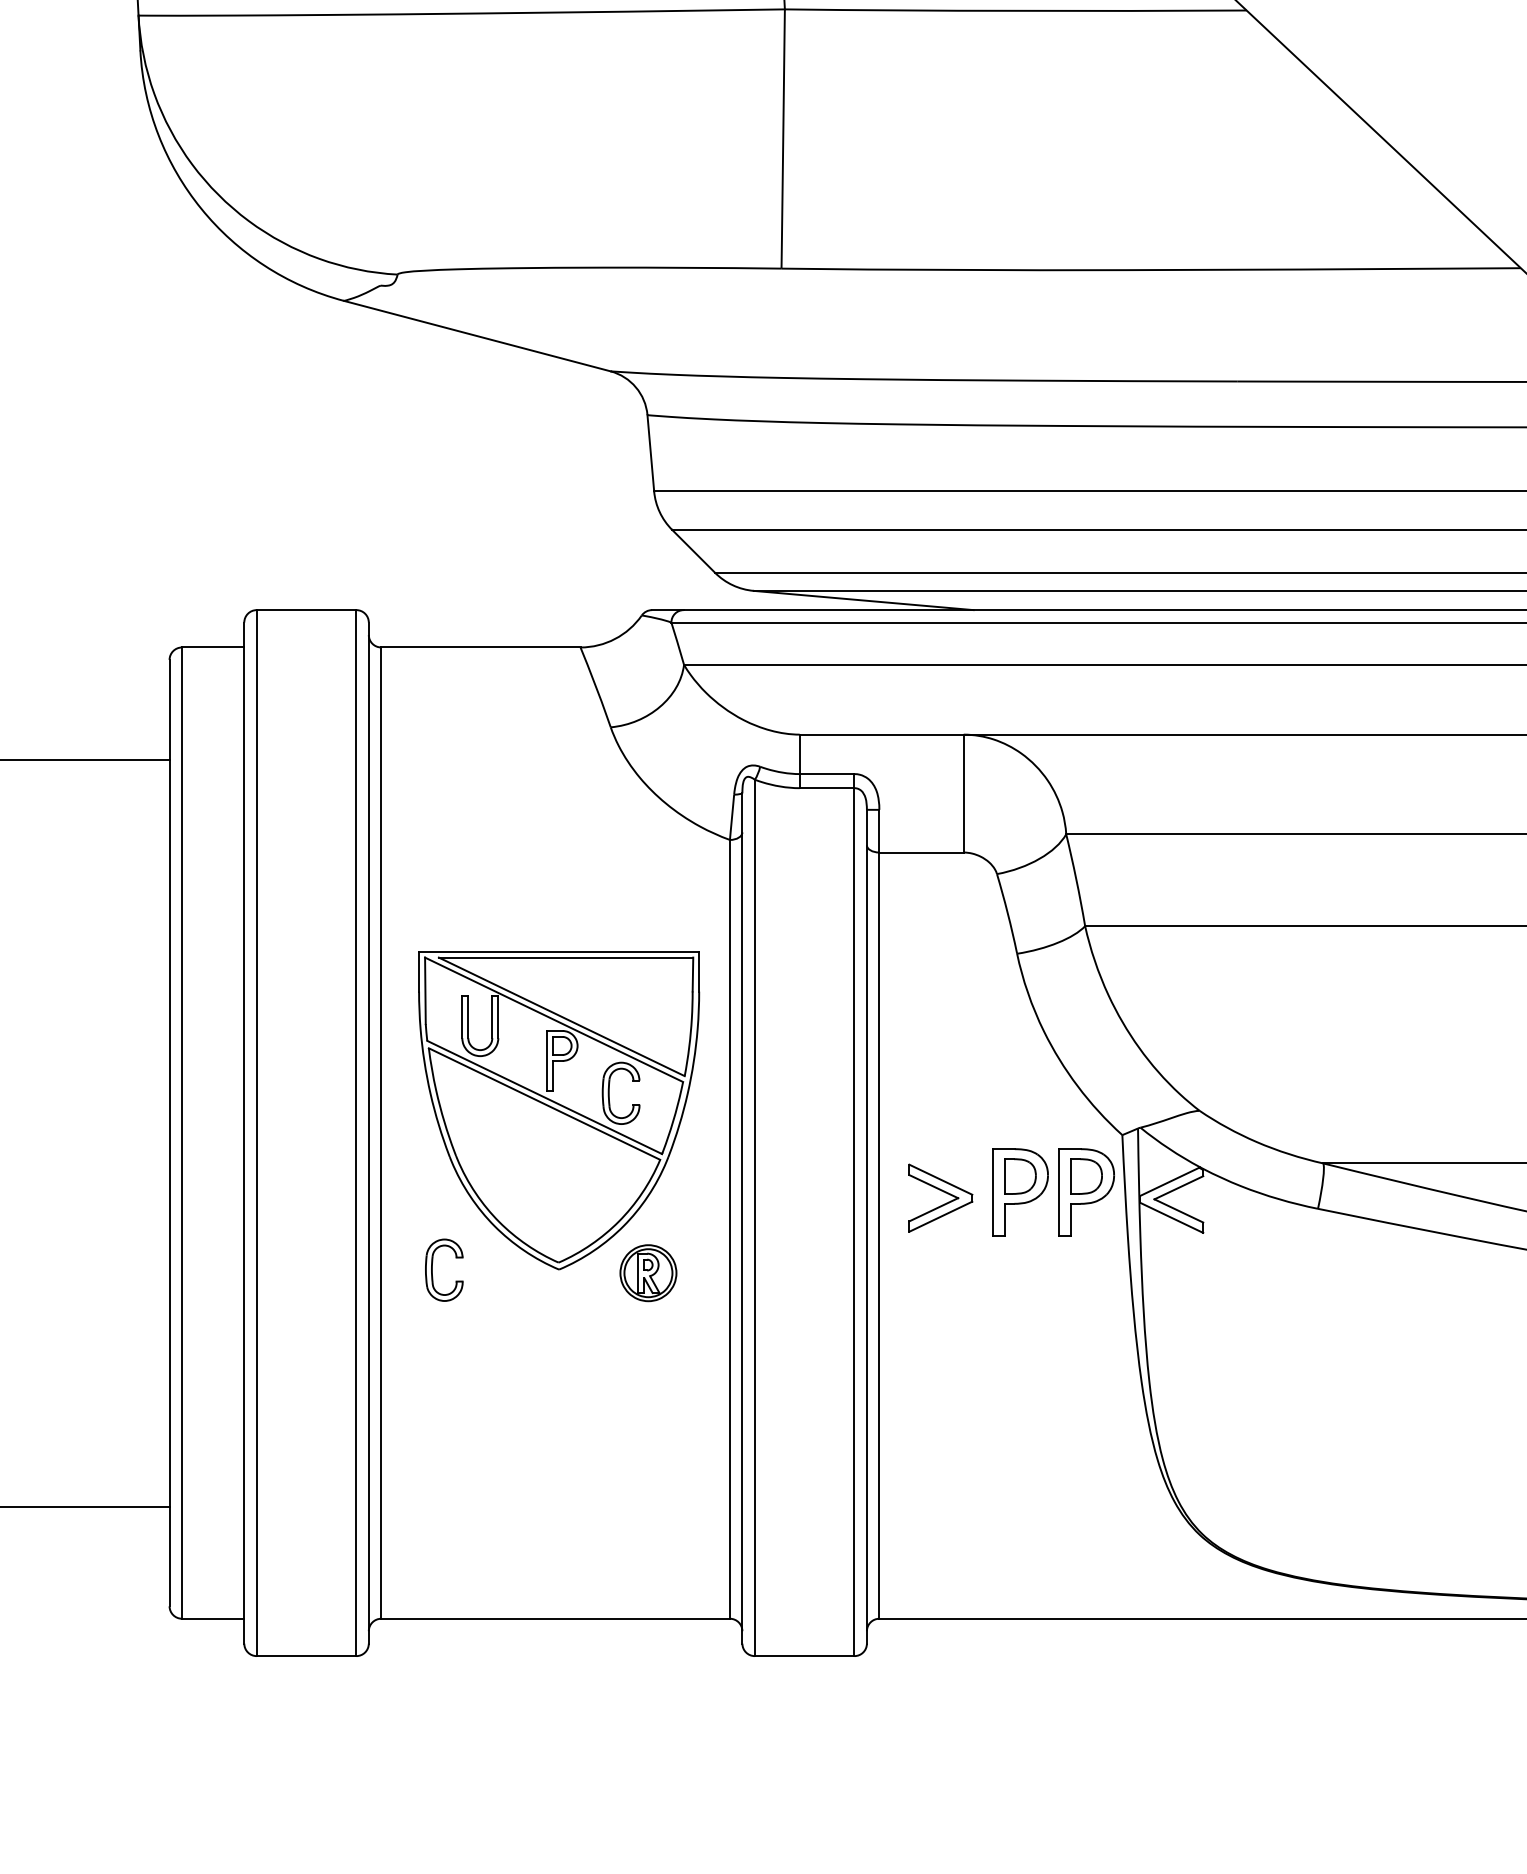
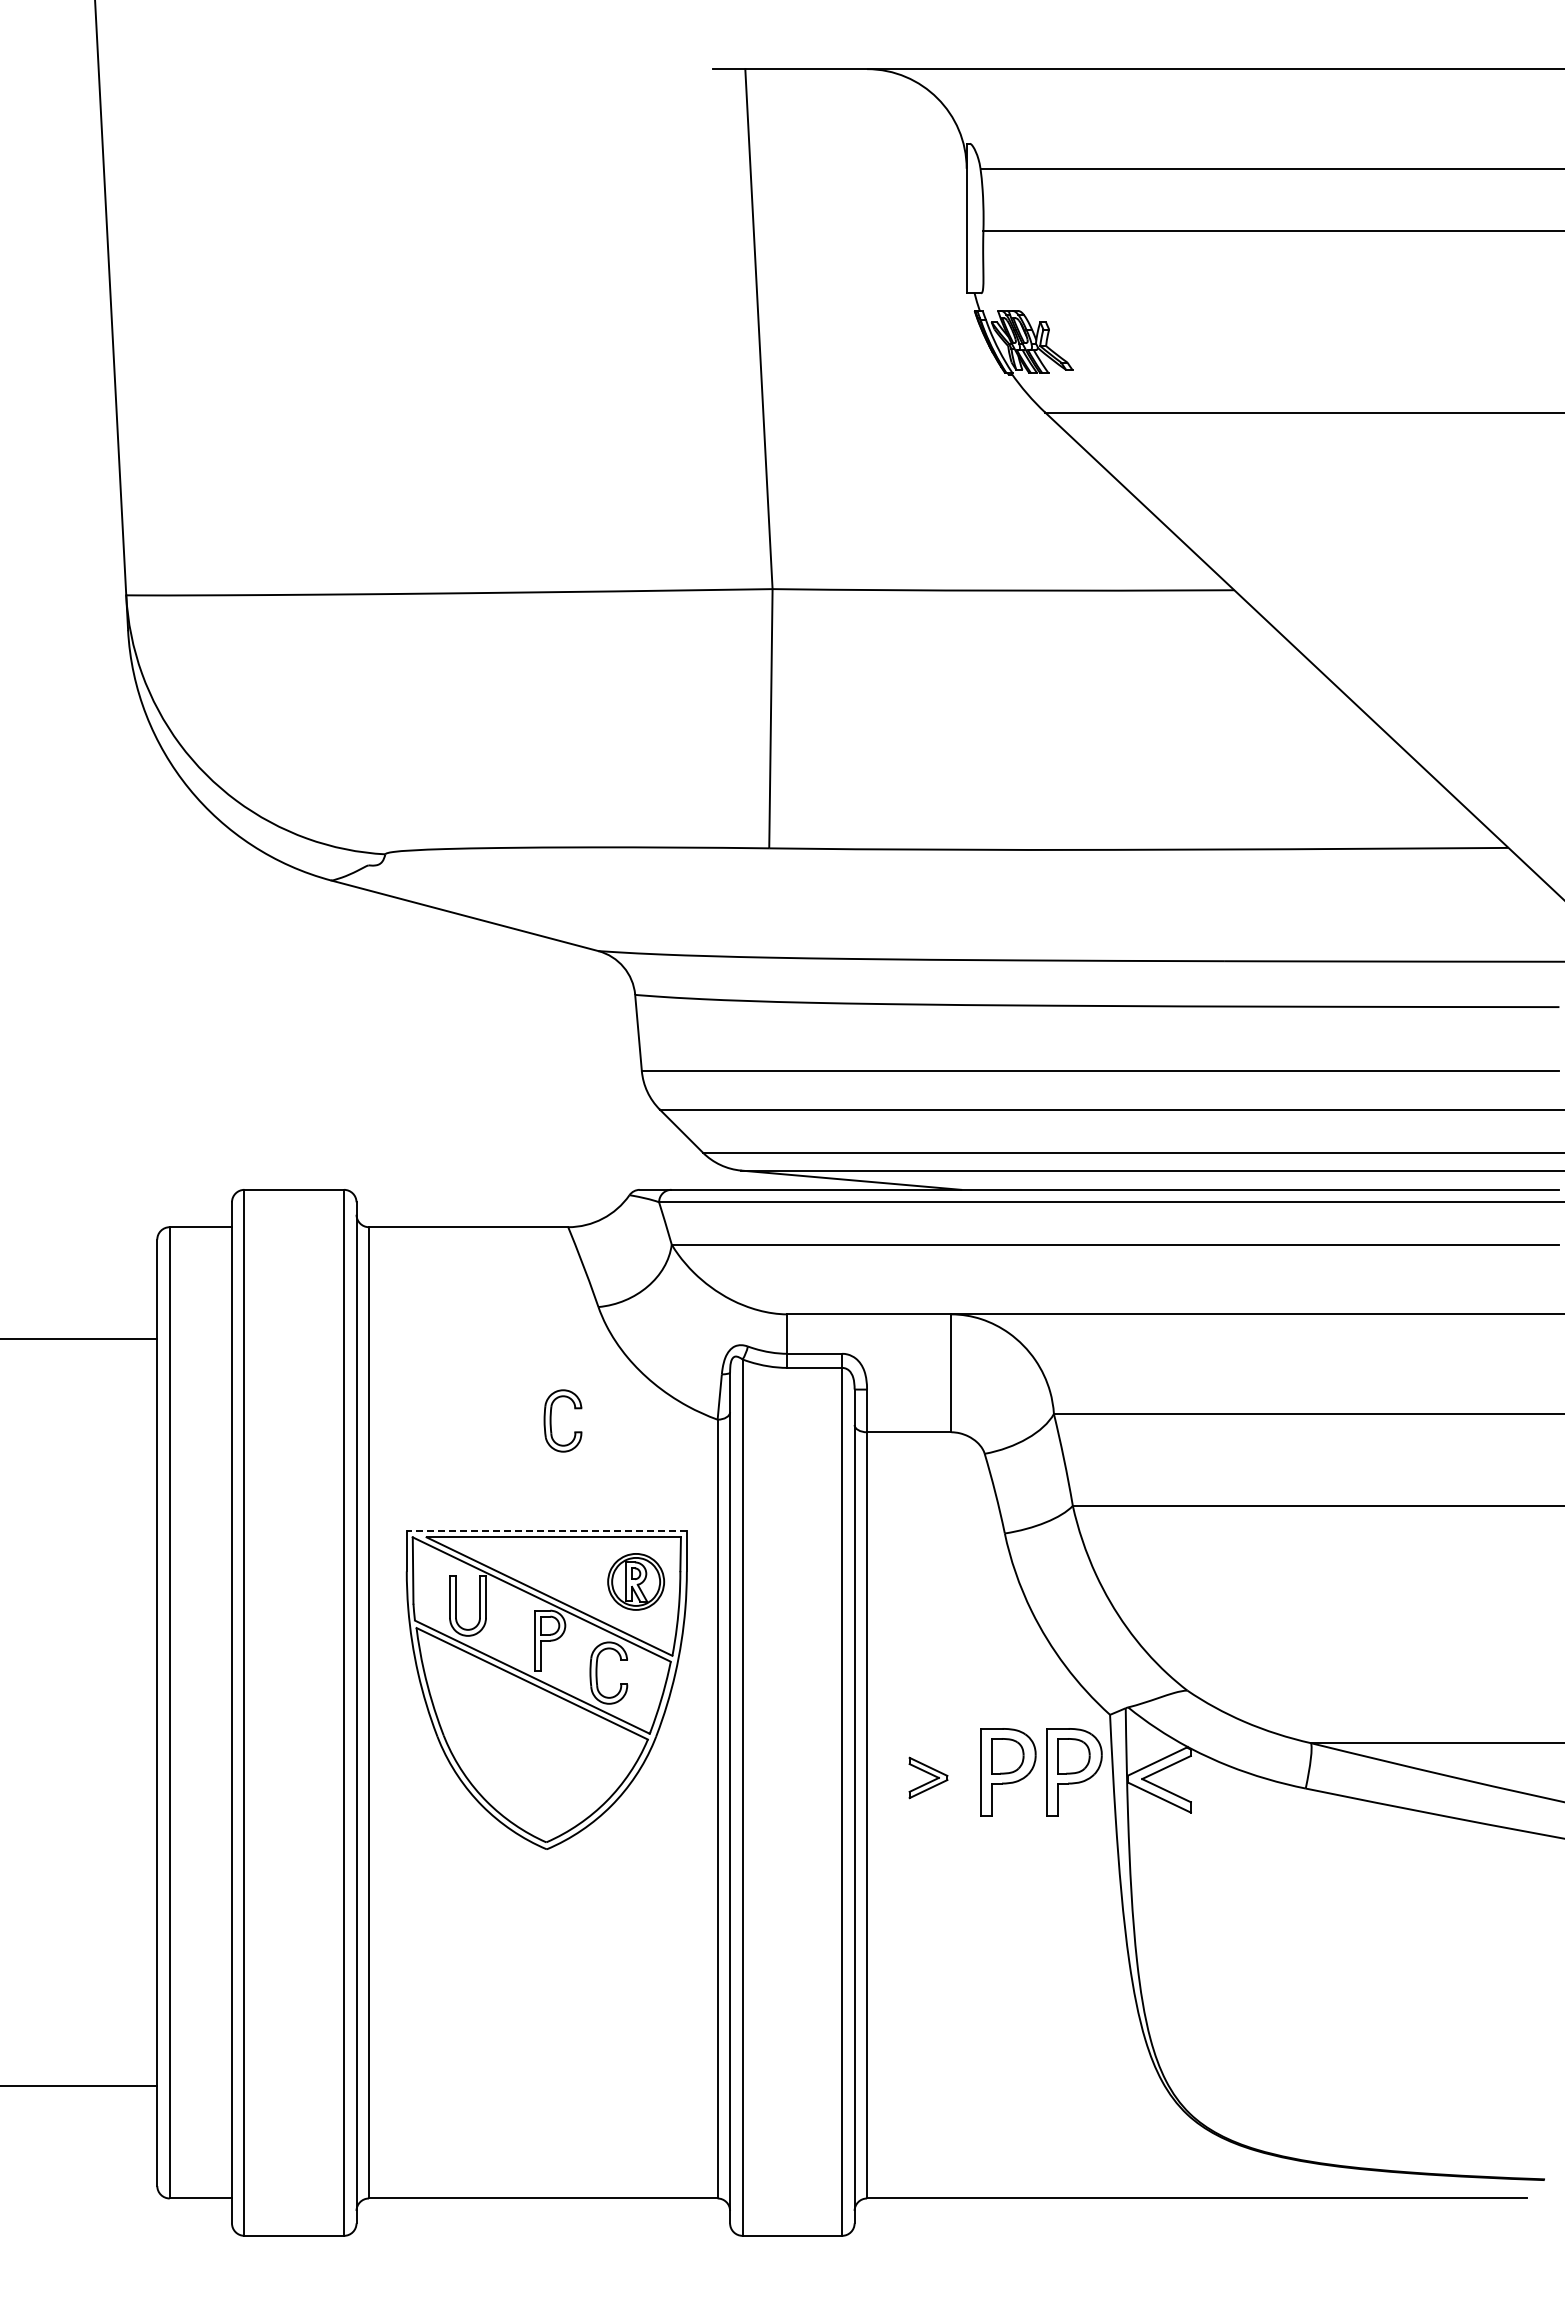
line: (558, 951) -> (546, 1531), solid -> dashed
part: (940, 1197) -> (928, 1777), size x0.6
part: (432, 1269) -> (551, 1420), moved
part: (648, 1272) -> (636, 1581), moved

